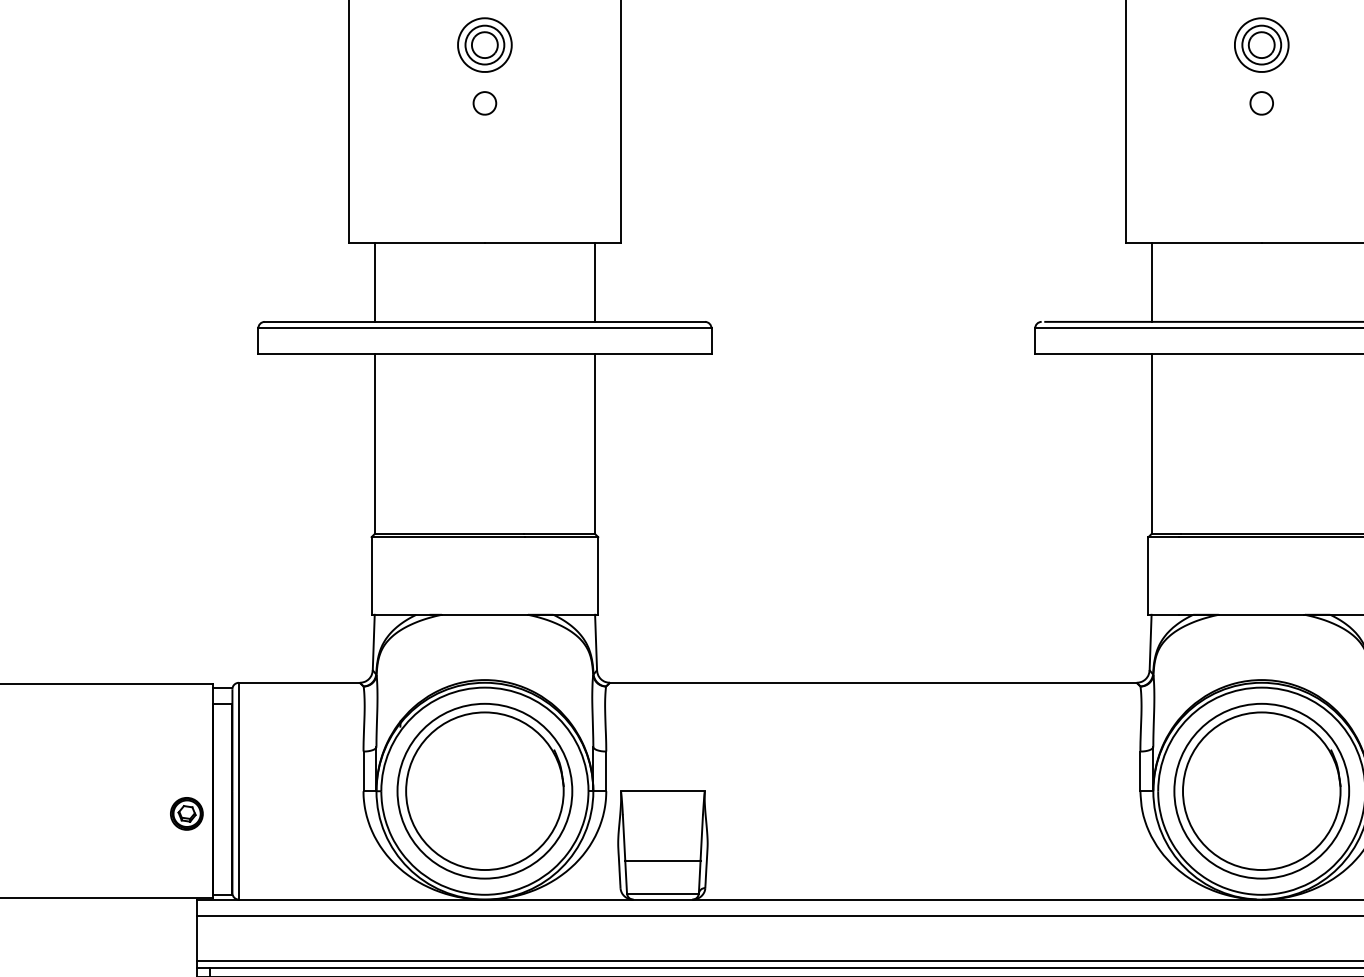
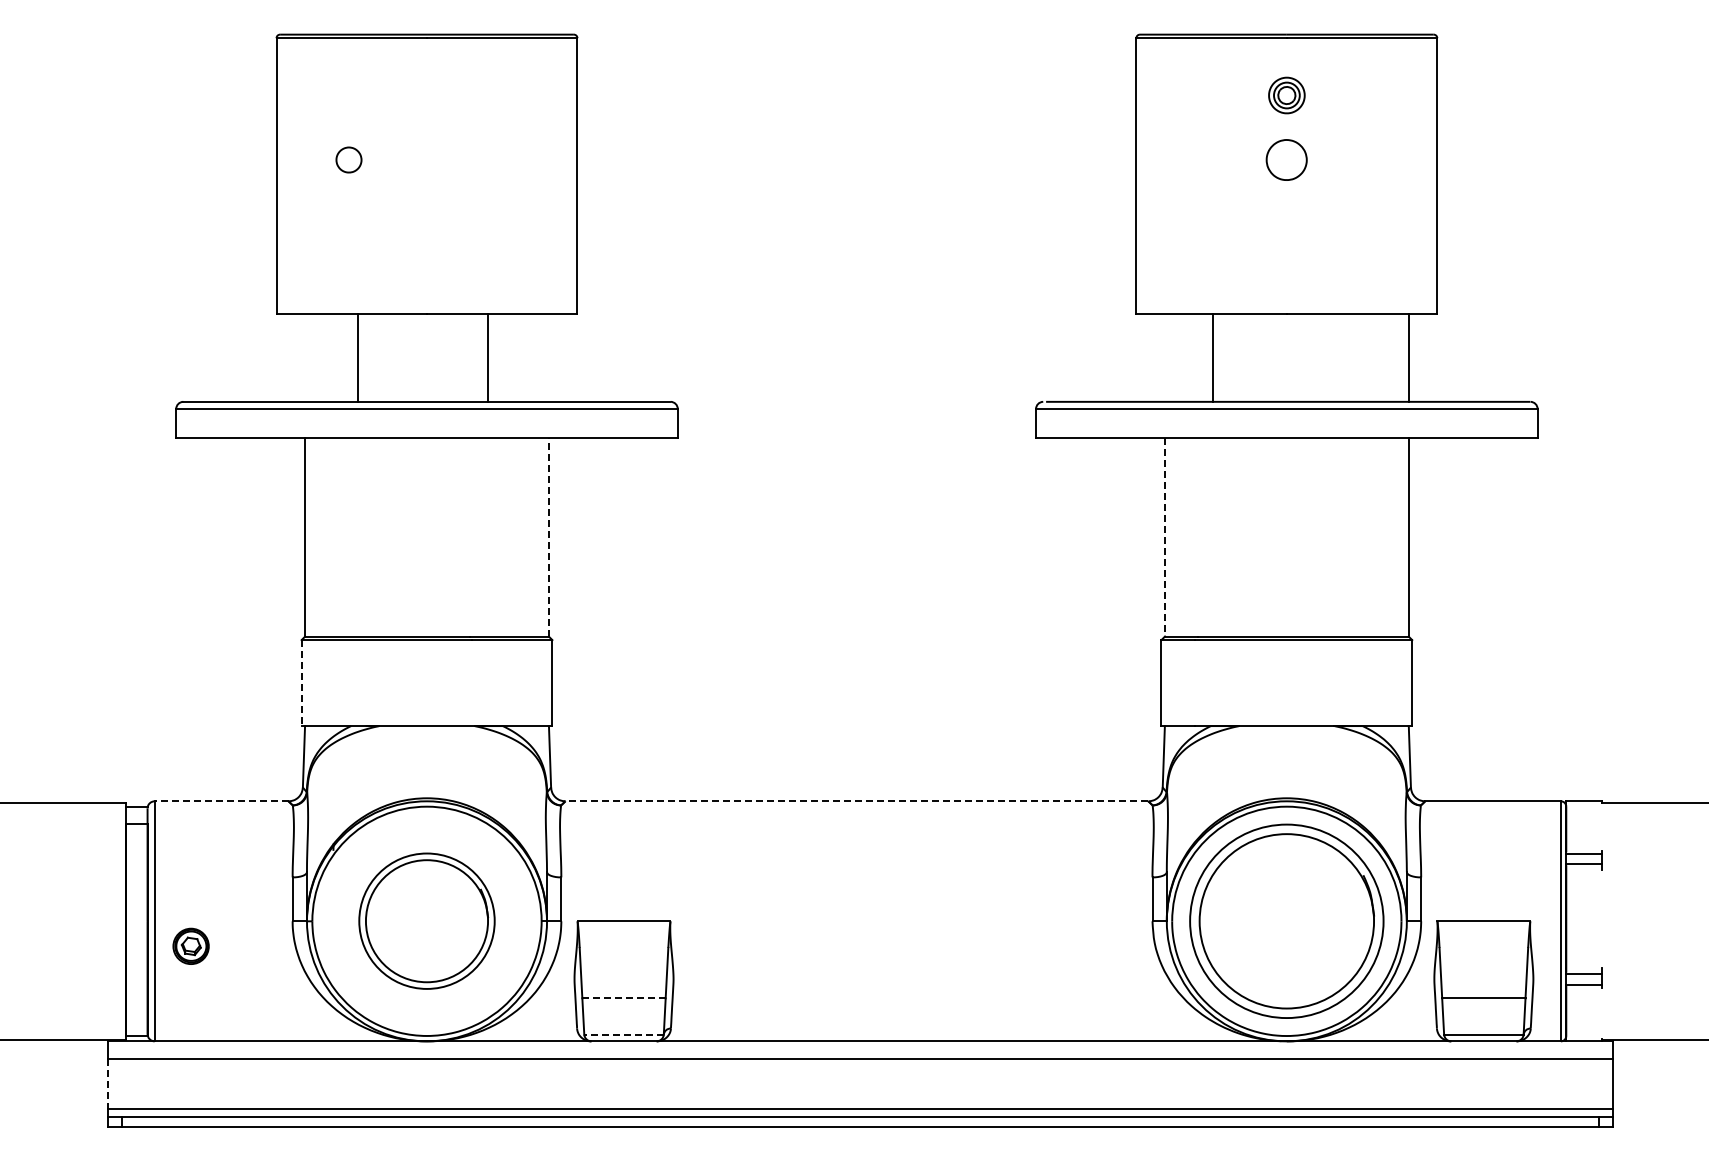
part: (484, 45) -> (426, 95), removed
part: (1261, 45) -> (1286, 95), size x0.6
part: (484, 102) -> (348, 159), moved
part: (1261, 102) -> (1286, 159), size x1.6
line: (375, 281) -> (358, 357), moved
line: (594, 281) -> (487, 357), moved
line: (1152, 281) -> (1213, 357), moved
line: (594, 443) -> (548, 536), solid -> dashed
line: (1152, 444) -> (1165, 537), solid -> dashed
line: (371, 576) -> (301, 683), solid -> dashed
line: (299, 682) -> (221, 801), solid -> dashed
line: (872, 682) -> (856, 801), solid -> dashed
part: (484, 790) -> (426, 920), size x0.7
part: (186, 813) -> (190, 945), moved
line: (663, 860) -> (624, 998), solid -> dashed
line: (663, 893) -> (624, 1034), solid -> dashed
line: (197, 938) -> (108, 1084), solid -> dashed

